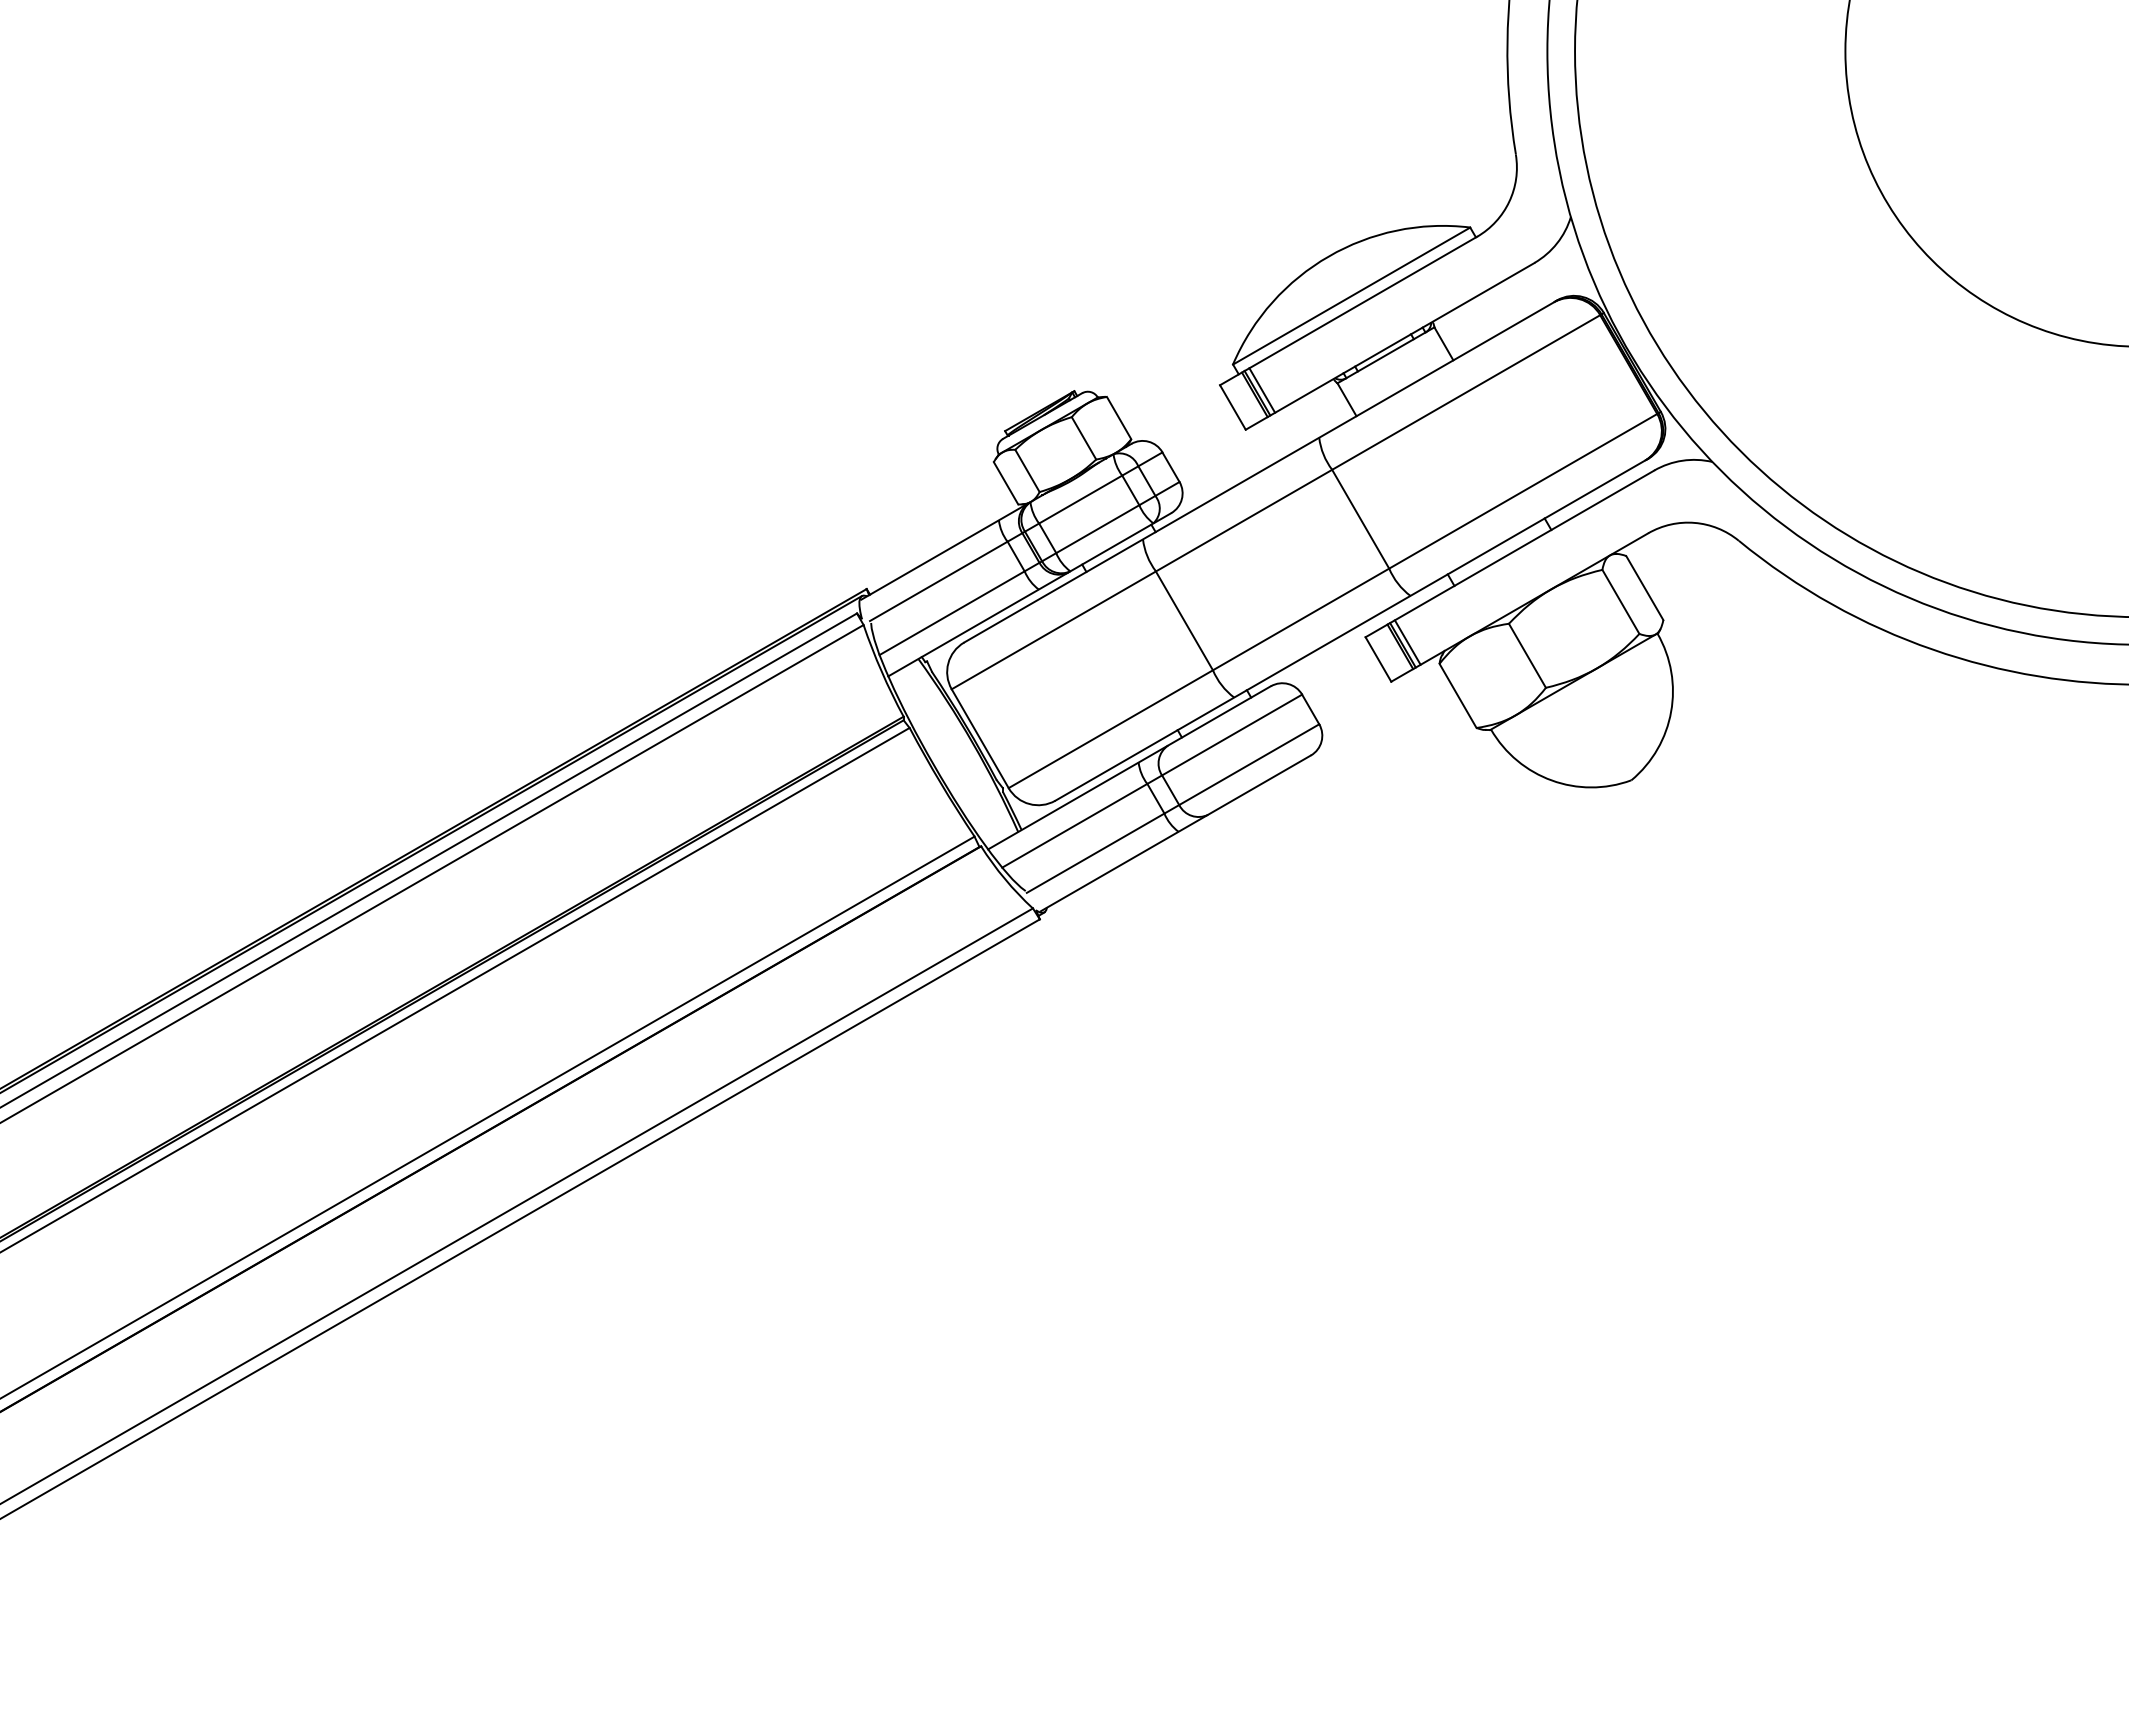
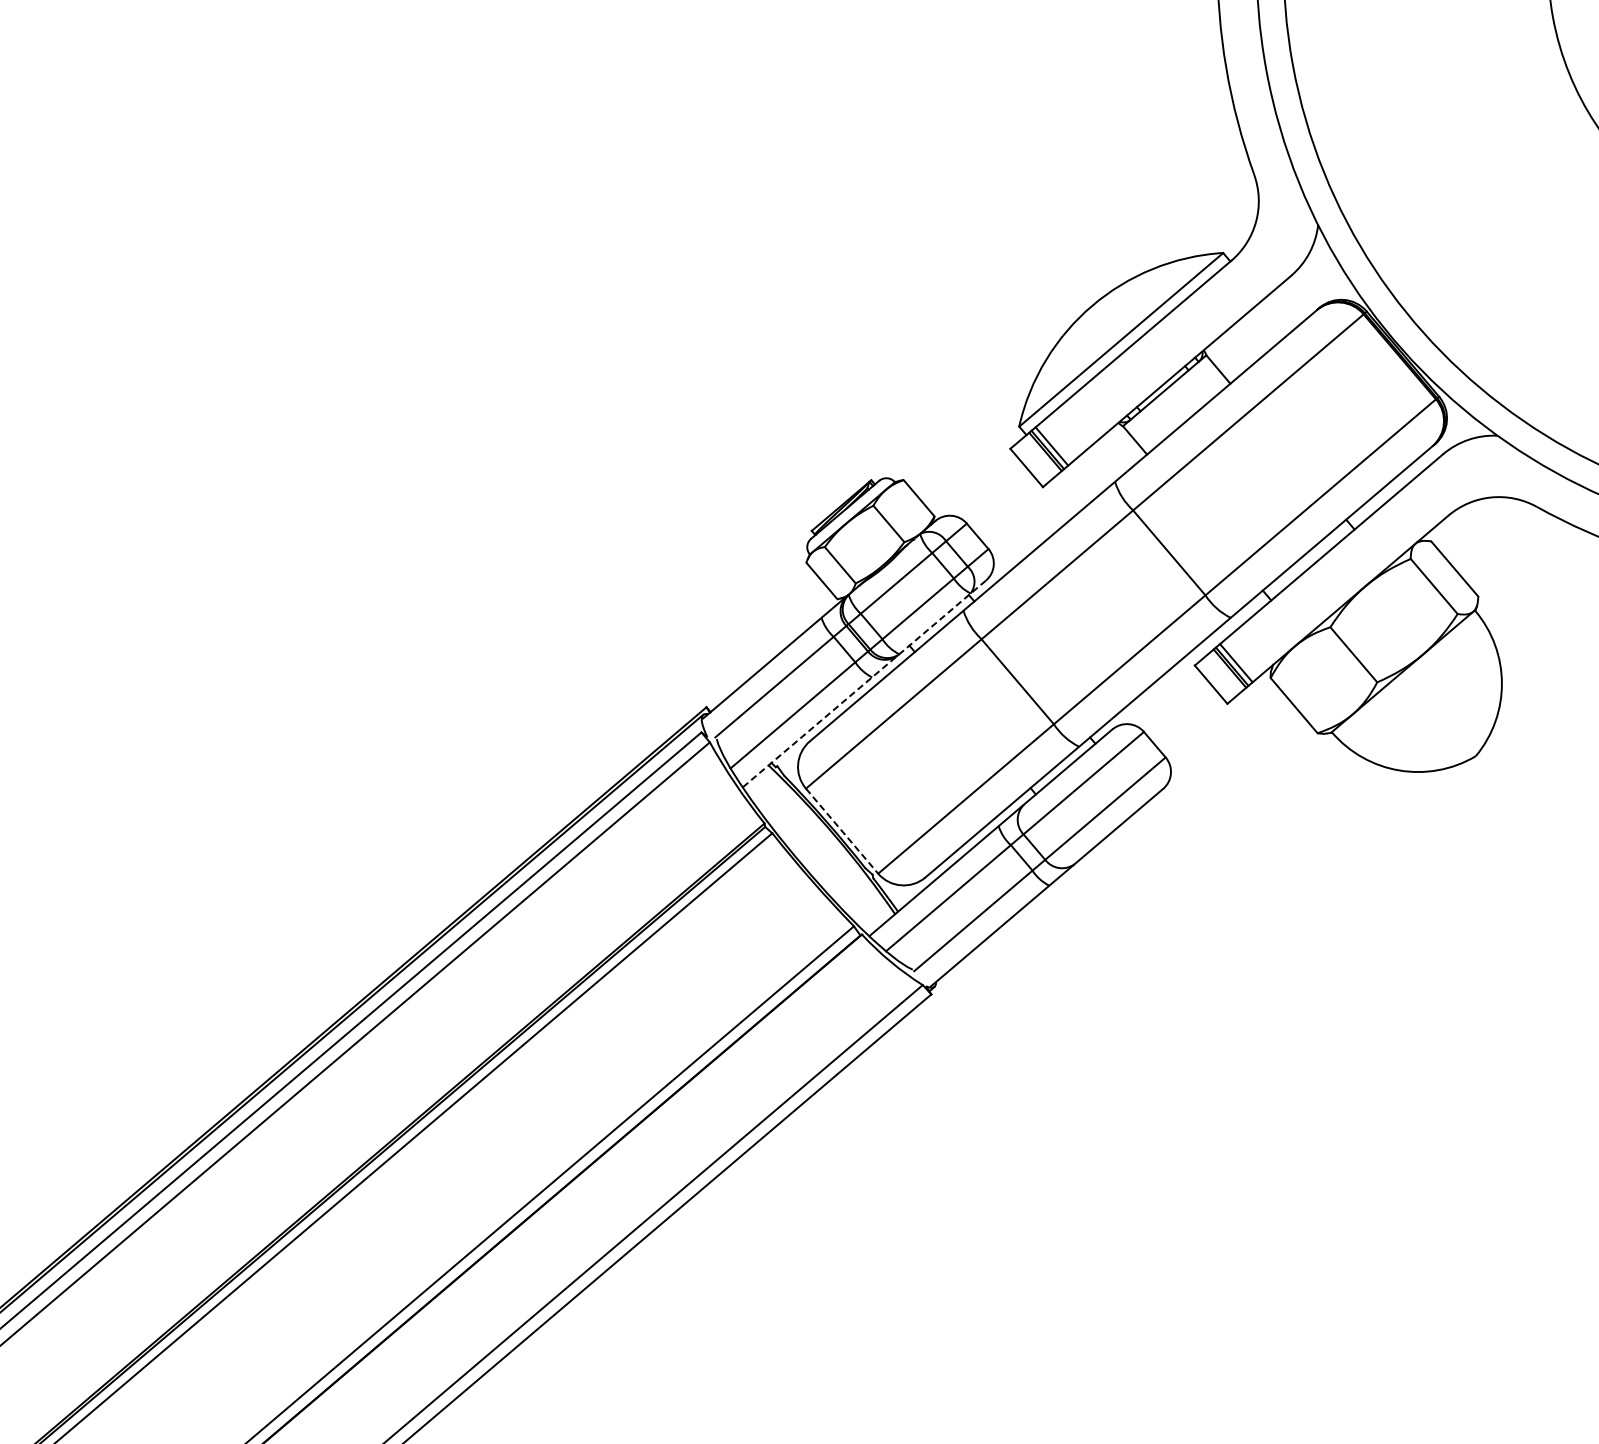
line: (1029, 595) -> (864, 684), solid -> dashed
line: (980, 739) -> (842, 831), solid -> dashed

